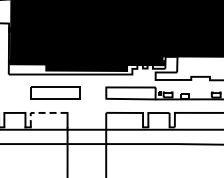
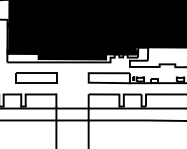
part: (55, 92) -> (36, 77), moved
line: (40, 112) -> (33, 94), dashed -> solid

